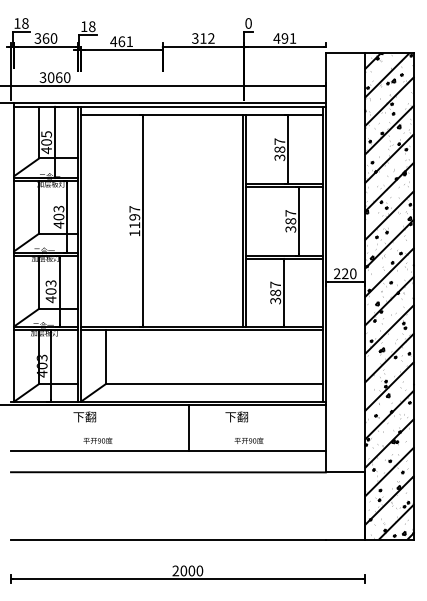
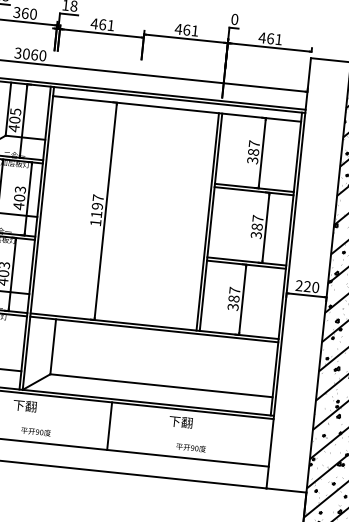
text: (202, 38) -> (185, 29), 312 -> 461
text: (284, 38) -> (270, 38), 491 -> 461
line: (189, 427) -> (109, 425), moved

